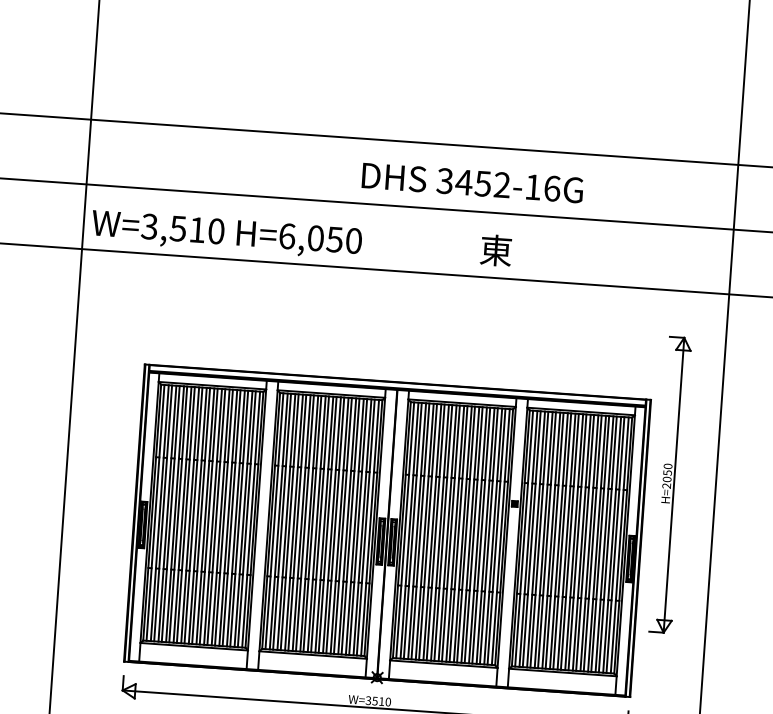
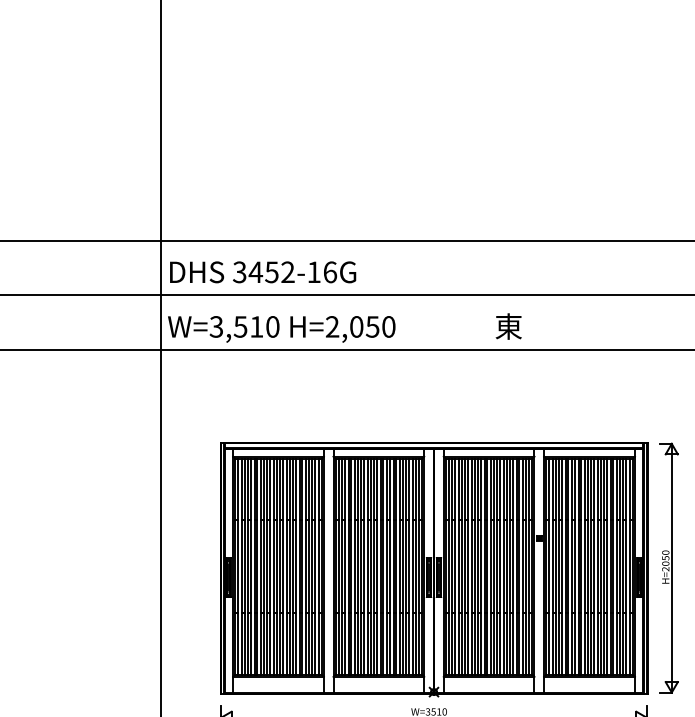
text: (473, 183) -> (263, 272), moved
text: (287, 235) -> (332, 326), H=6,050 -> H=2,050
part: (670, 484) -> (668, 567), moved

